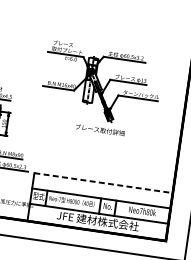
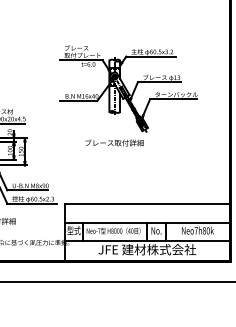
text: (100, 129) -> (114, 142), moved
line: (103, 183) -> (147, 204), dashed -> solid

